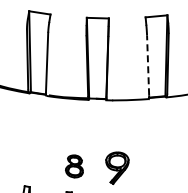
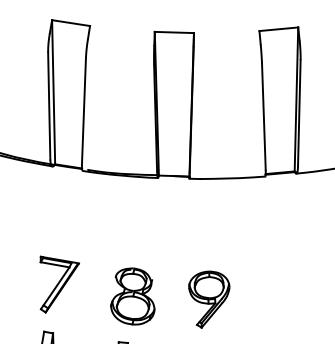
line: (148, 65) -> (264, 116), dashed -> solid
part: (33, 159) -> (59, 284), added
part: (74, 166) -> (132, 296), size x1.43

